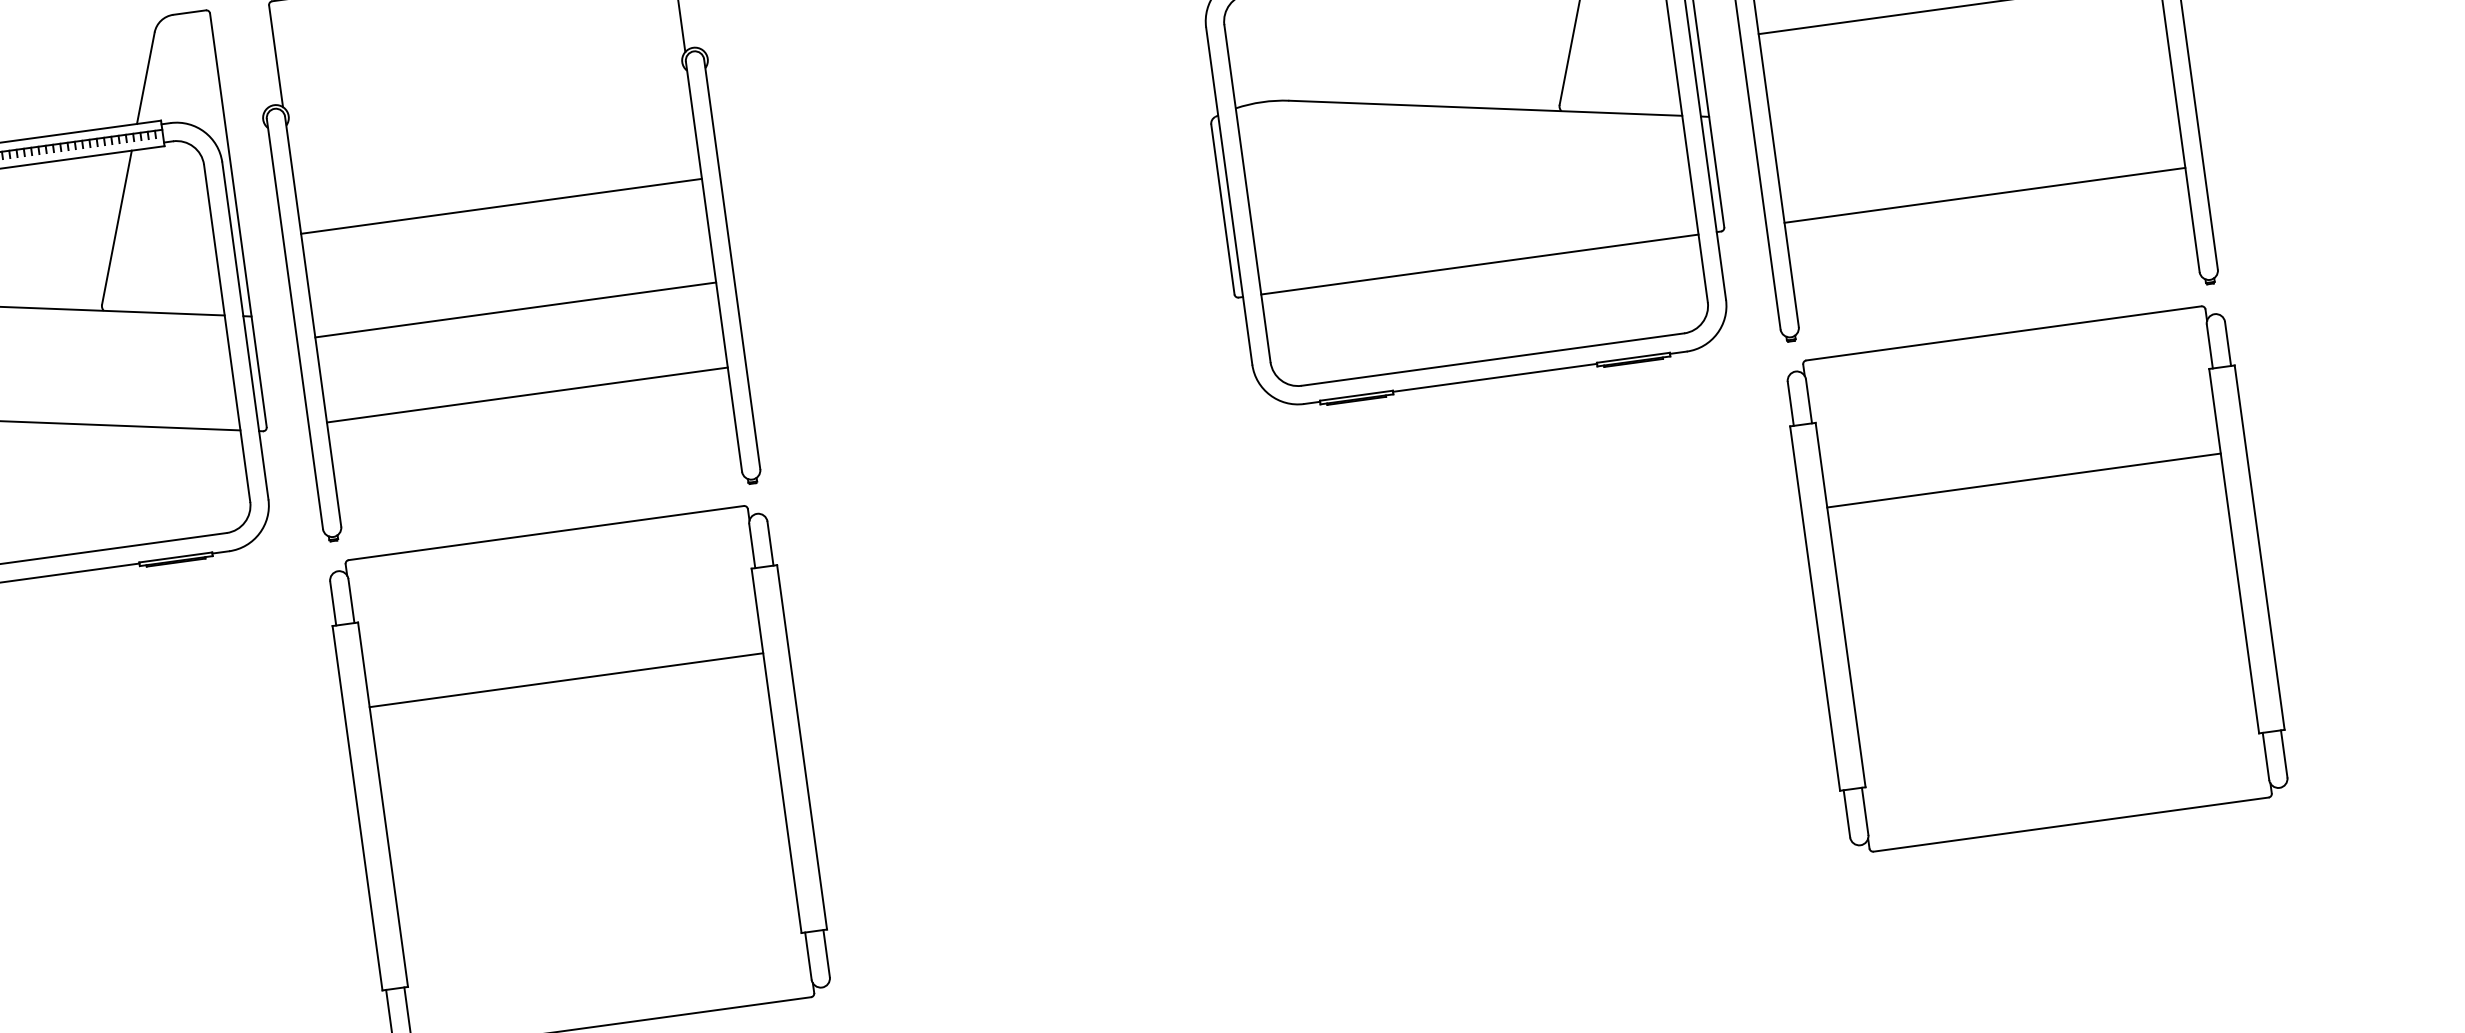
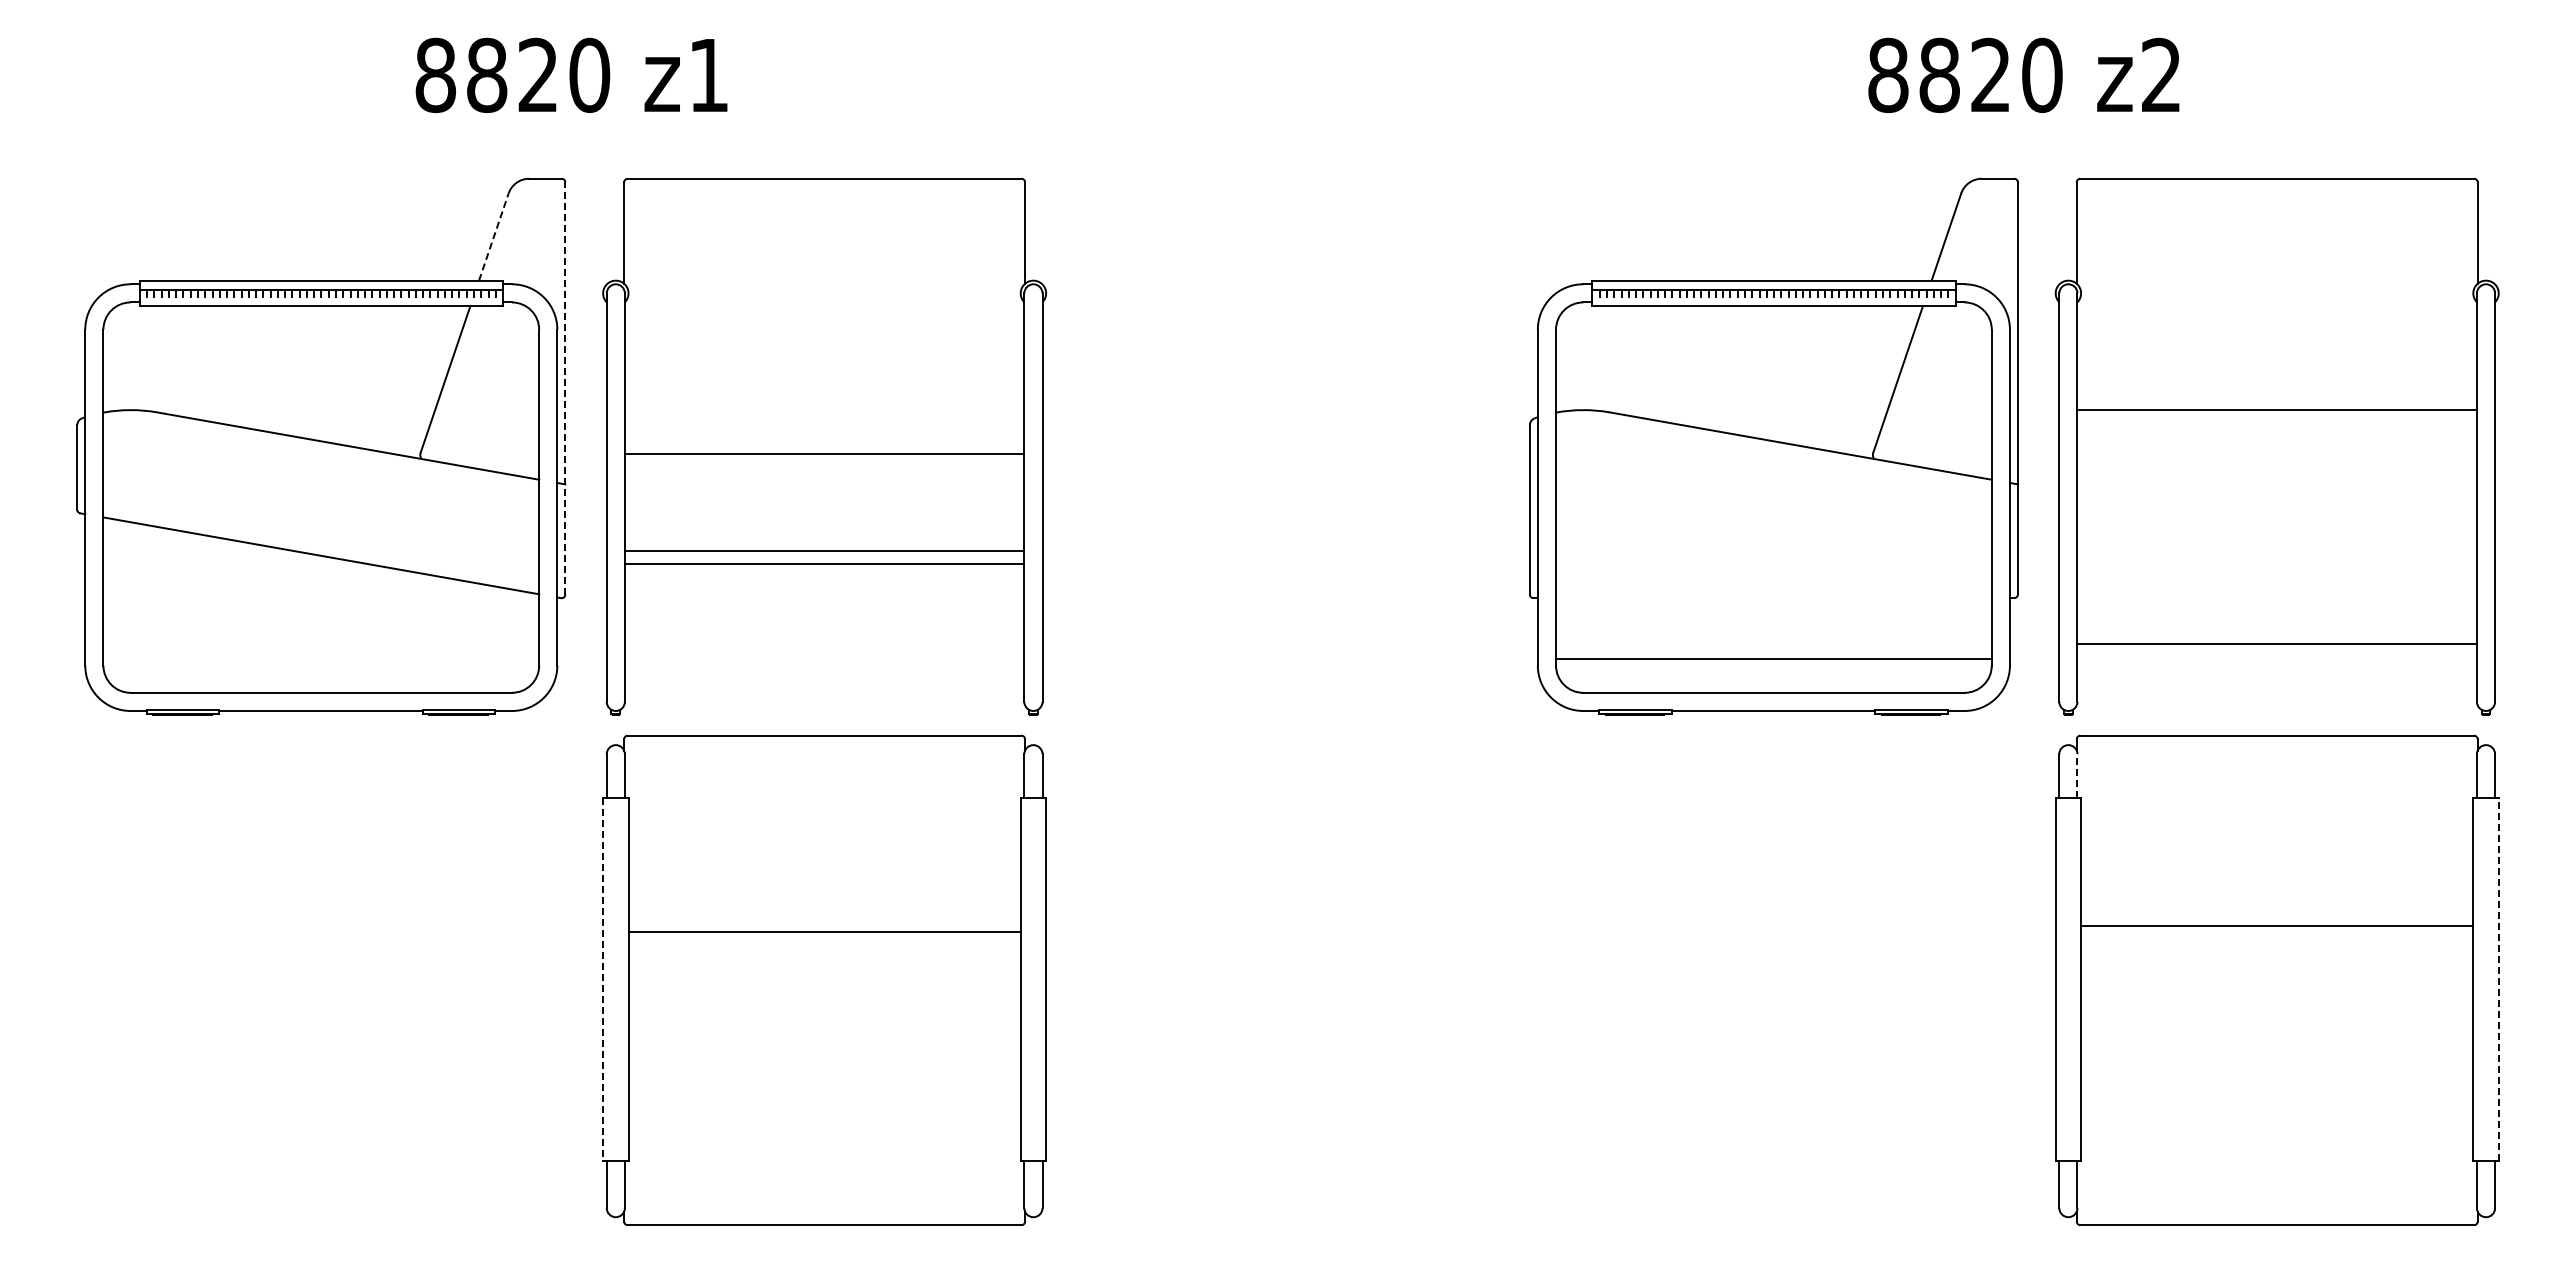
line: (145, 78) -> (493, 237), solid -> dashed
line: (1984, 195) -> (2276, 644), moved
line: (501, 206) -> (824, 454), moved
line: (238, 219) -> (565, 387), solid -> dashed
line: (1479, 264) -> (1773, 659), moved
line: (515, 310) -> (824, 564), moved
line: (527, 395) -> (824, 551), moved
line: (1809, 401) -> (2077, 776), solid -> dashed
line: (2024, 480) -> (2277, 926), moved
line: (2259, 547) -> (2498, 979), solid -> dashed
line: (566, 680) -> (824, 932), moved
line: (357, 808) -> (603, 979), solid -> dashed

